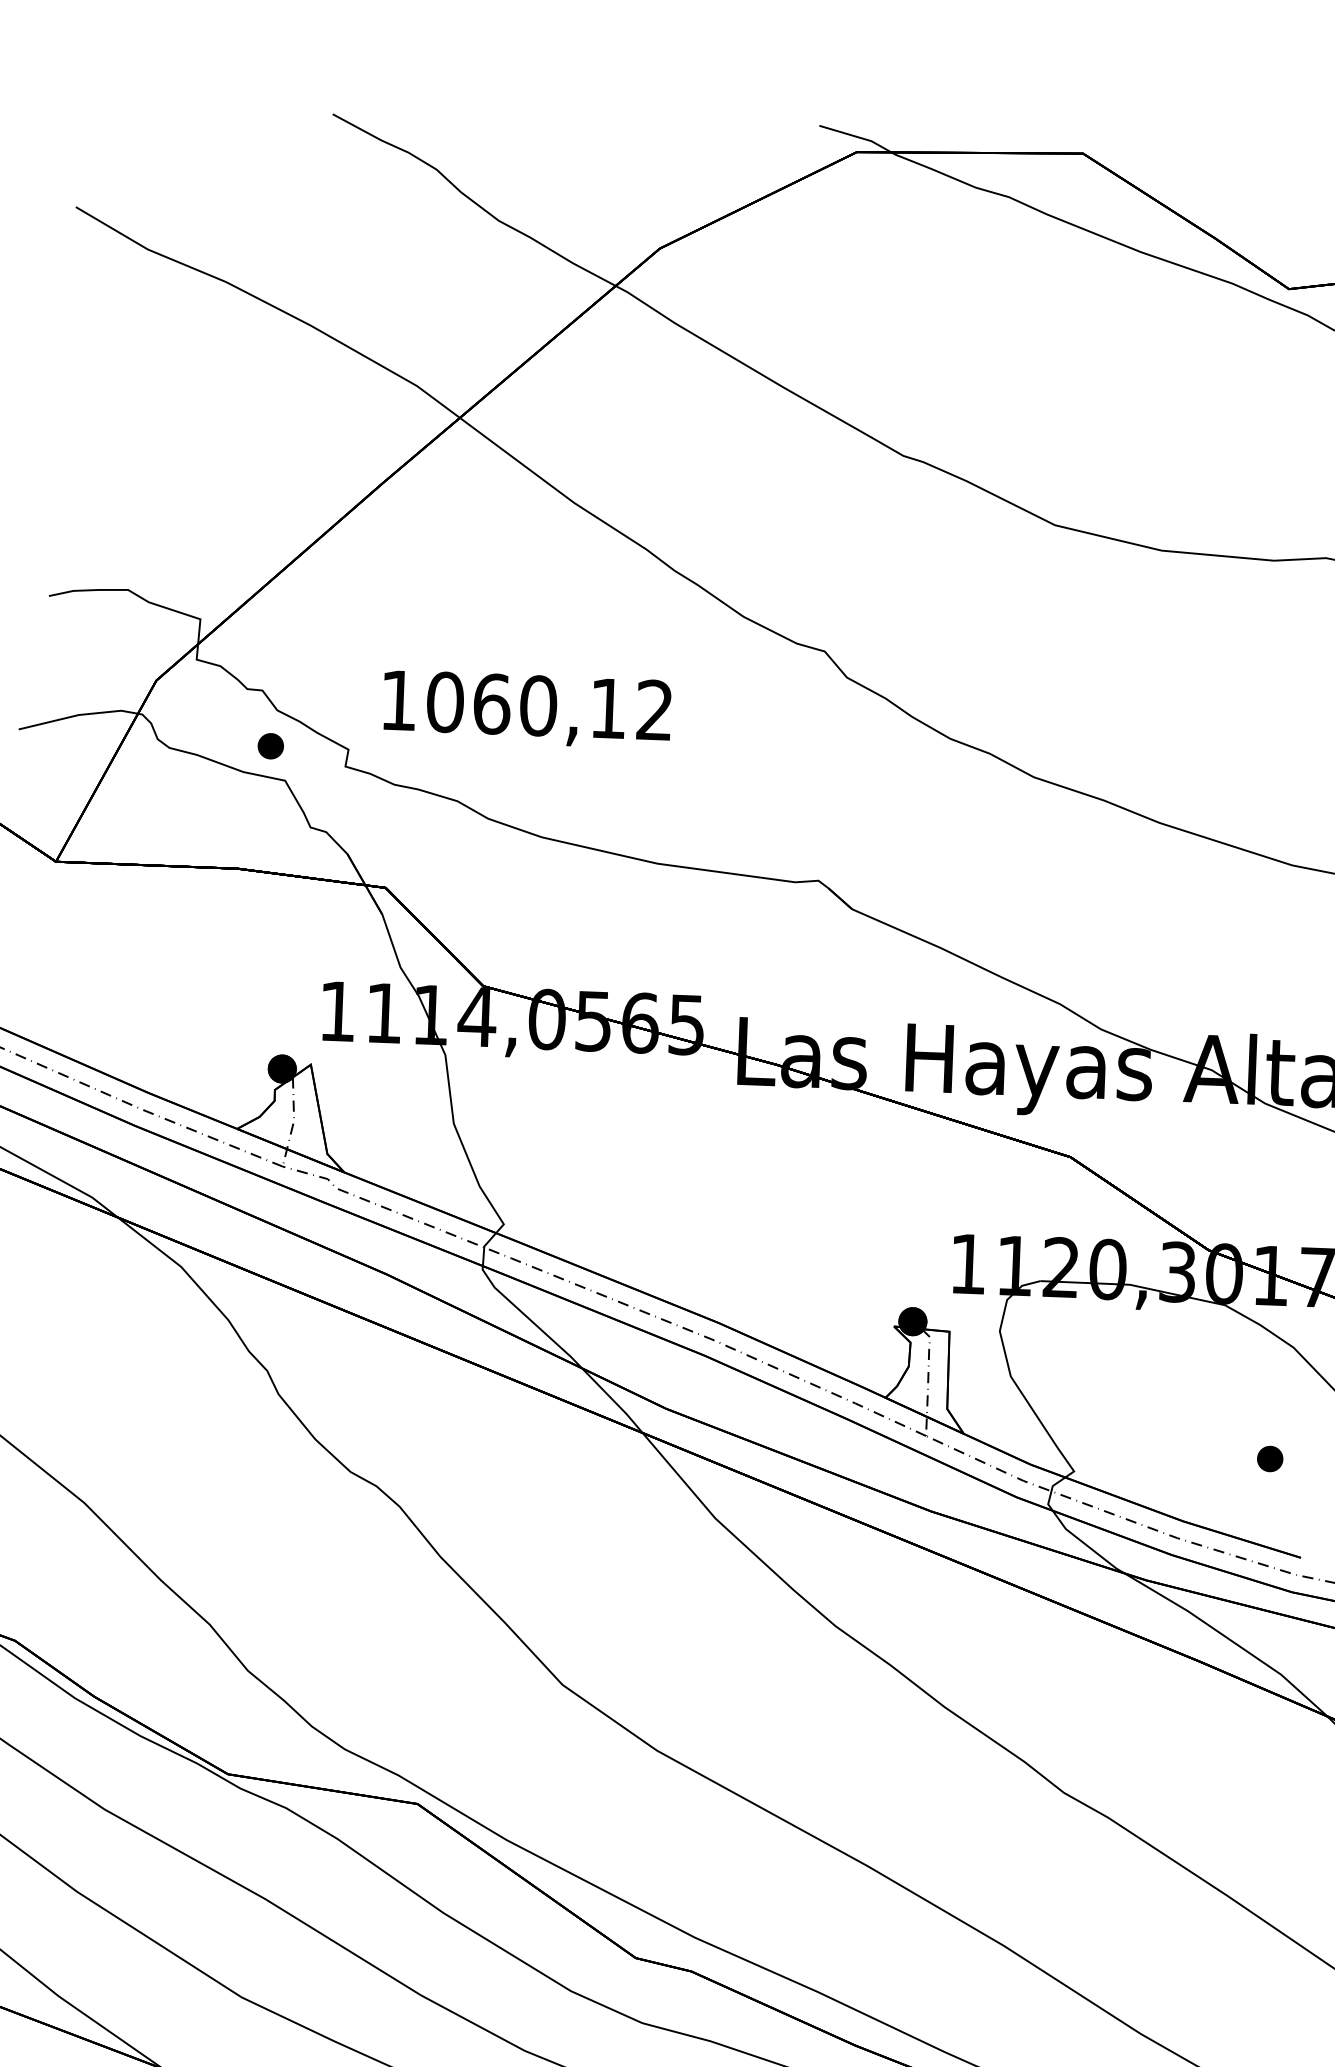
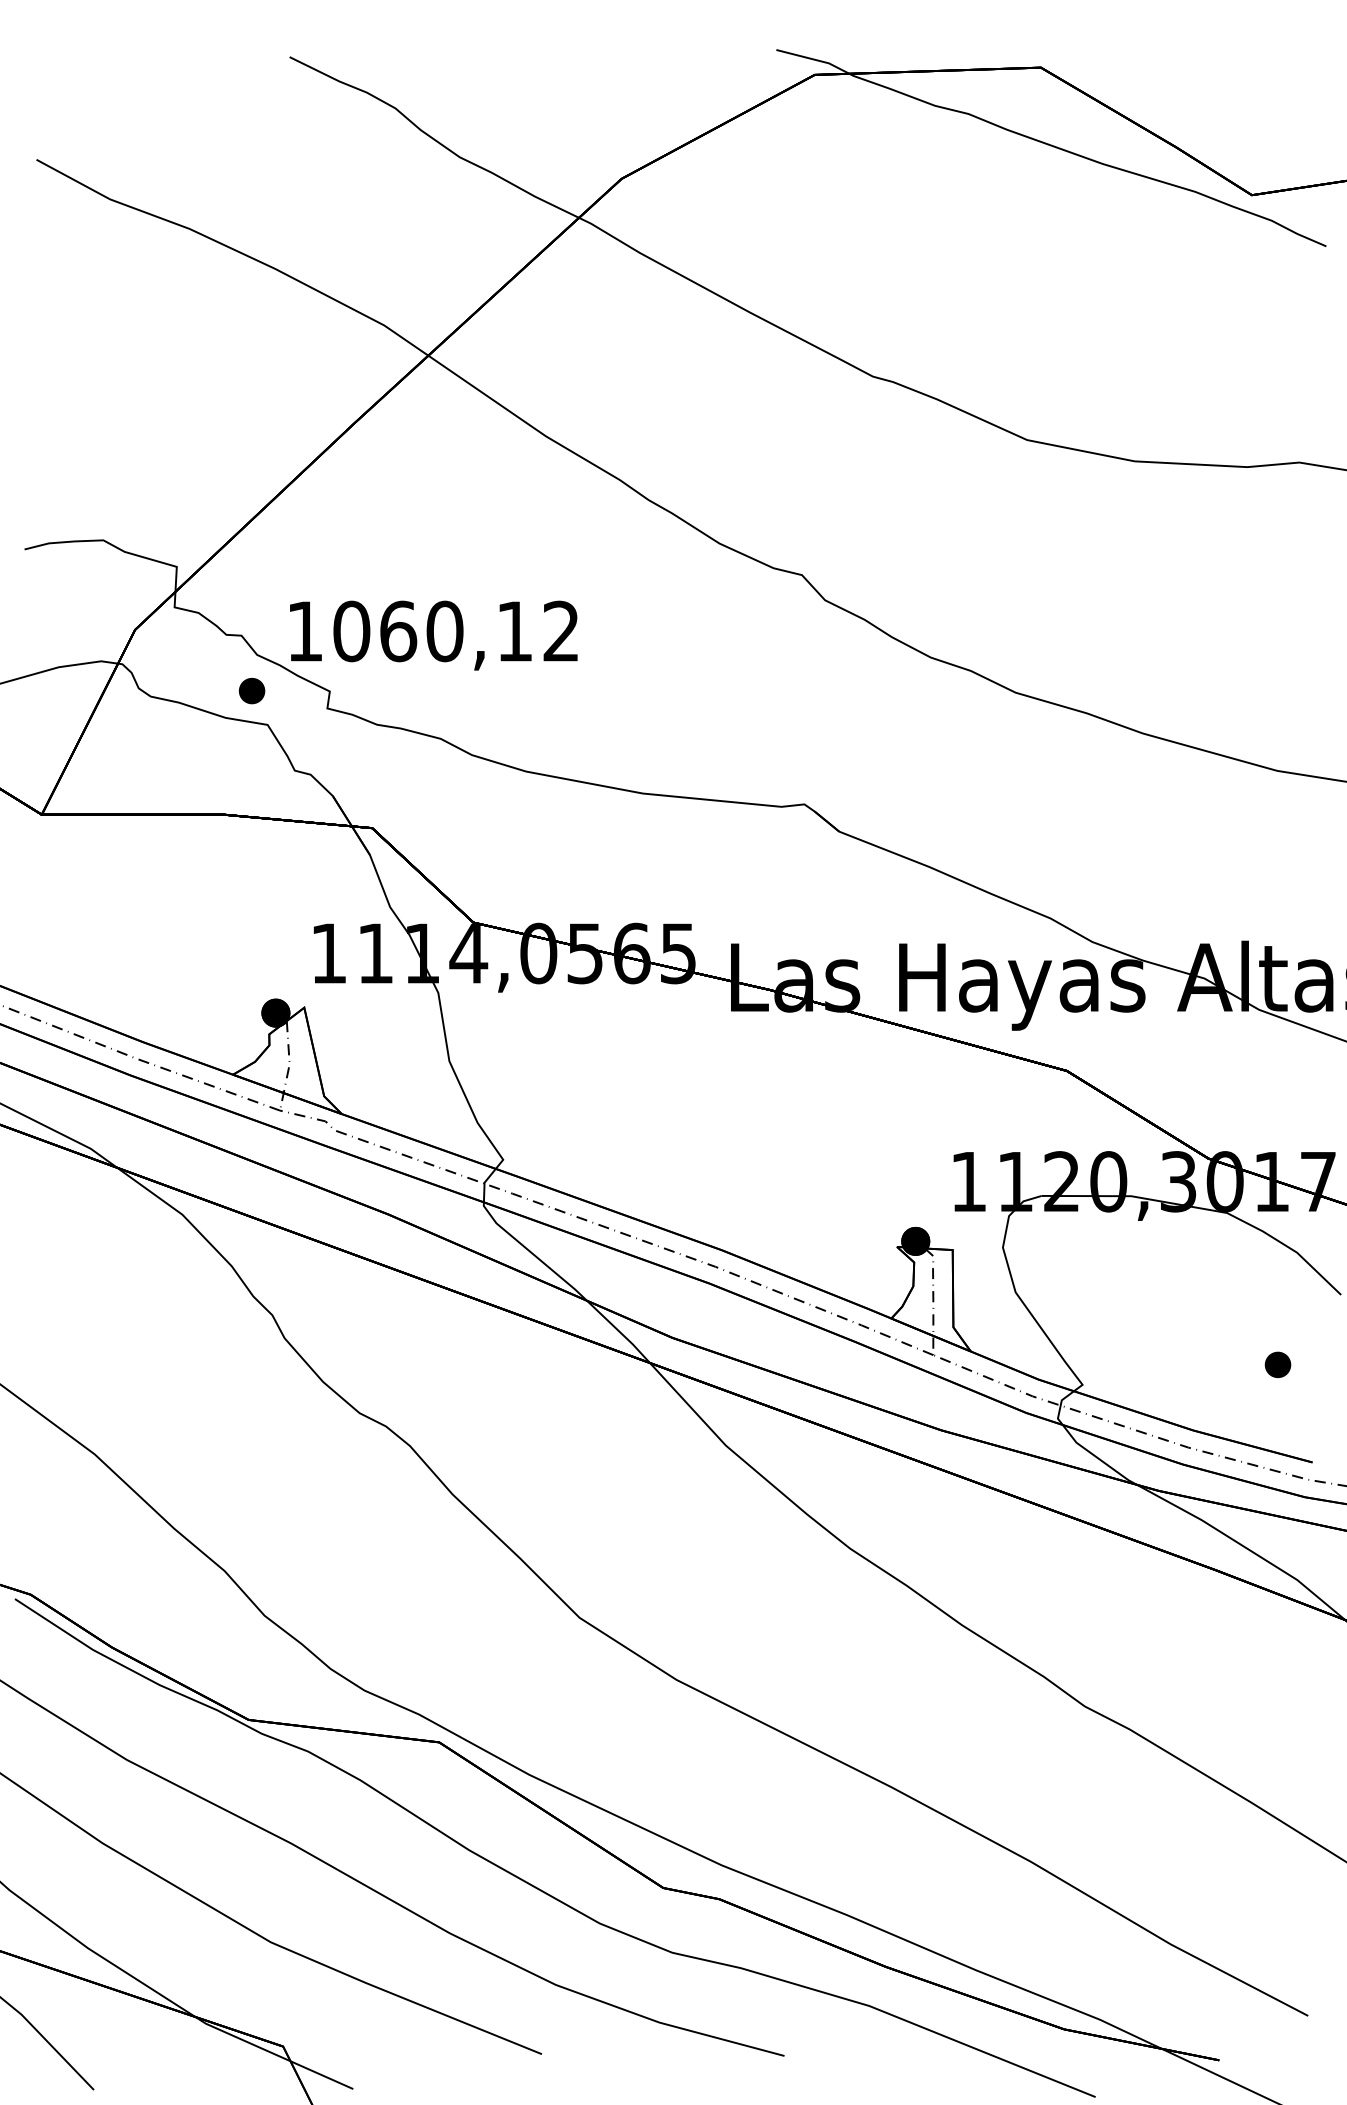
text: (526, 709) -> (433, 635), moved

